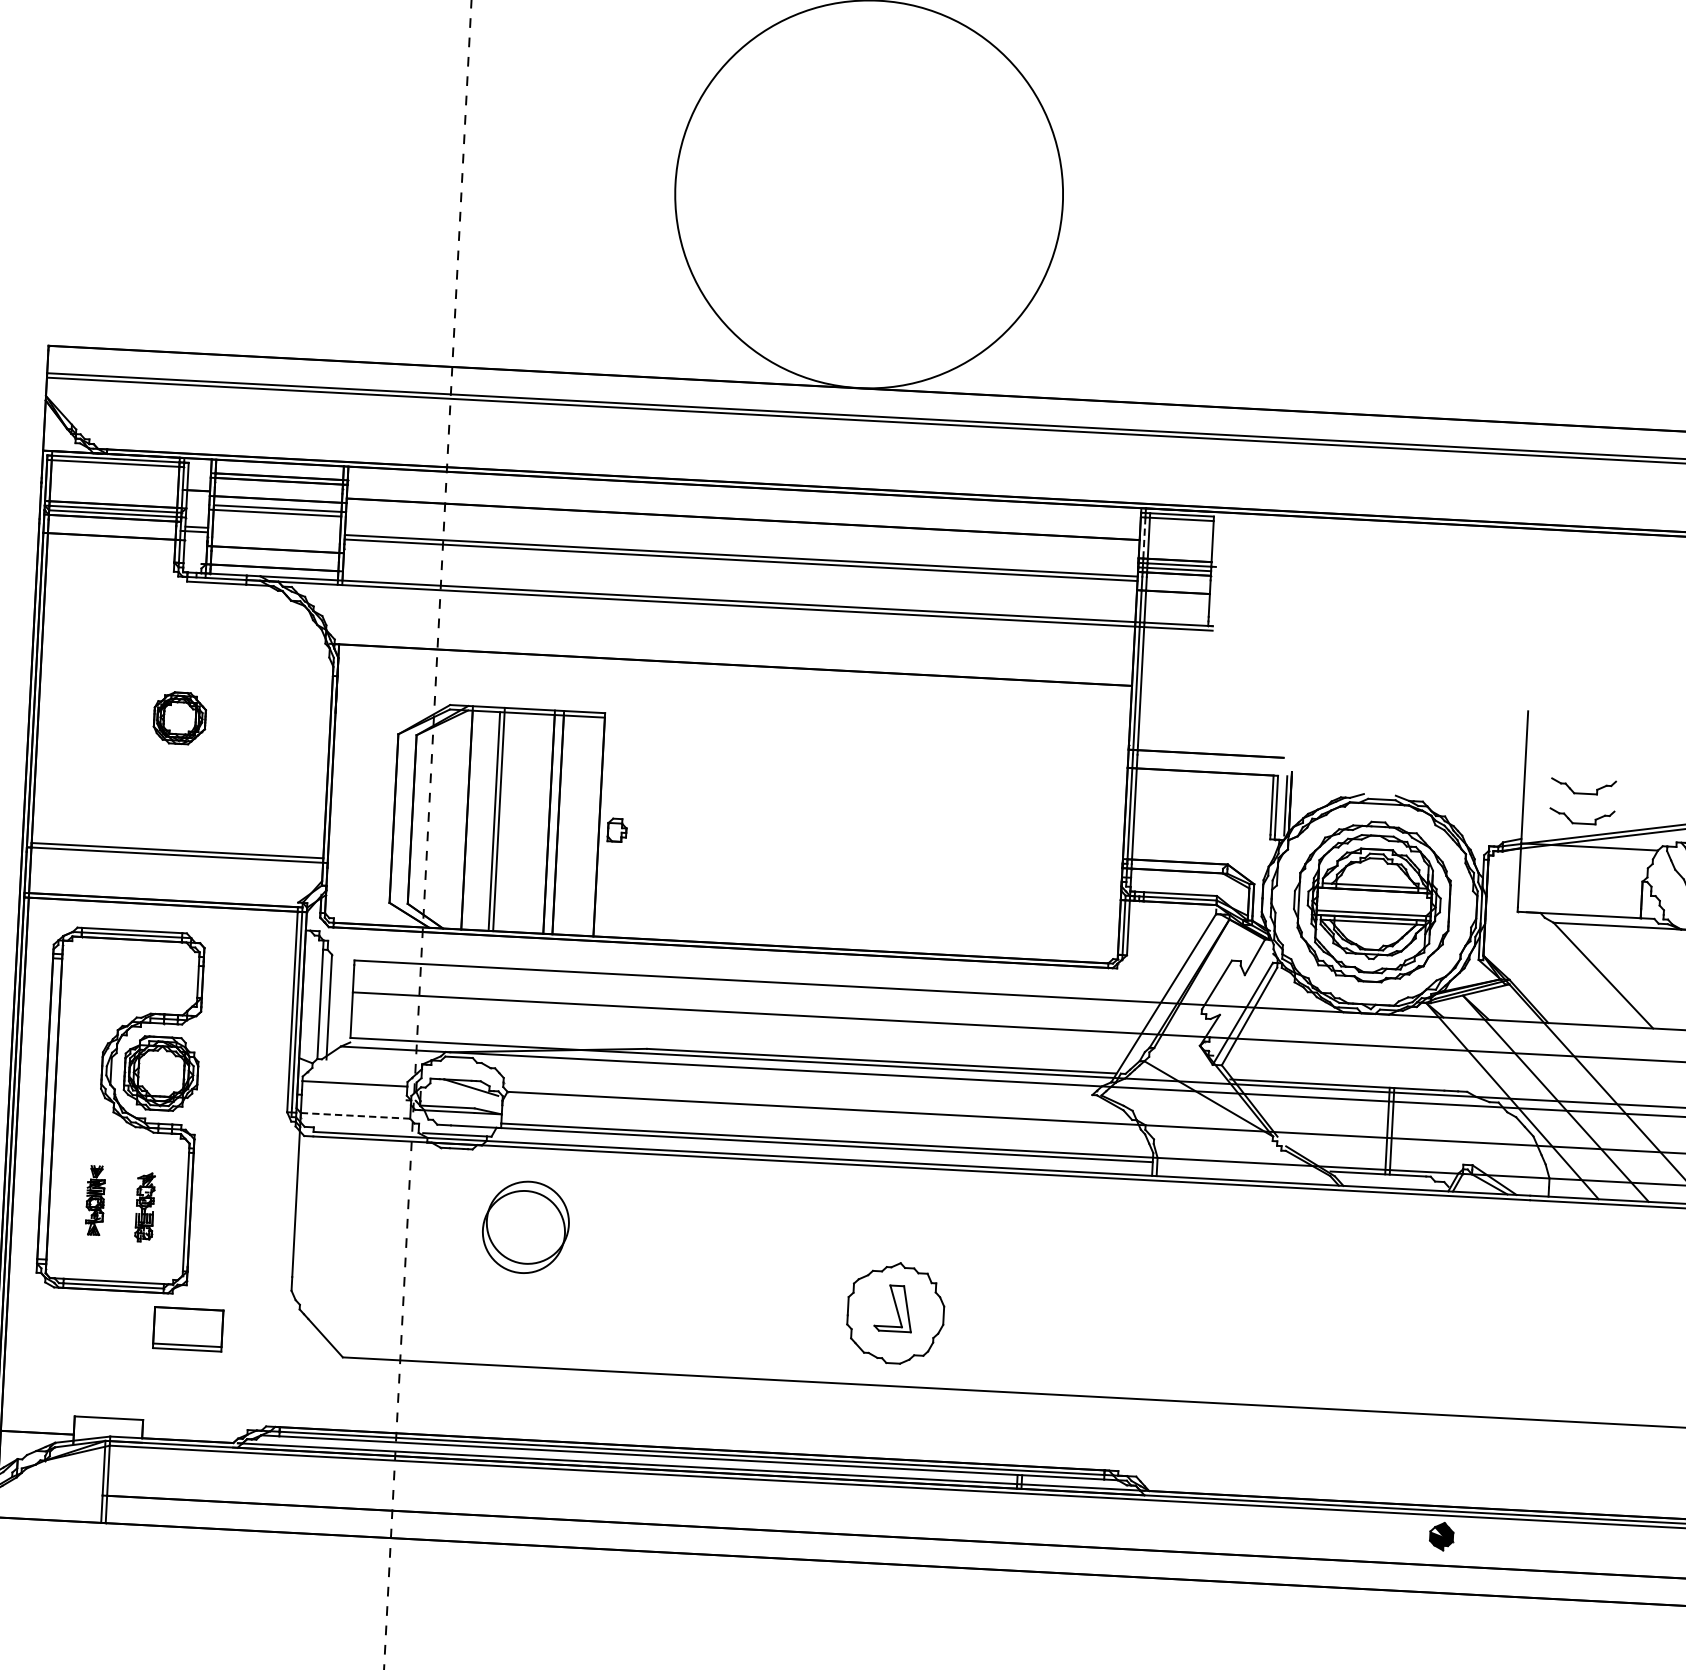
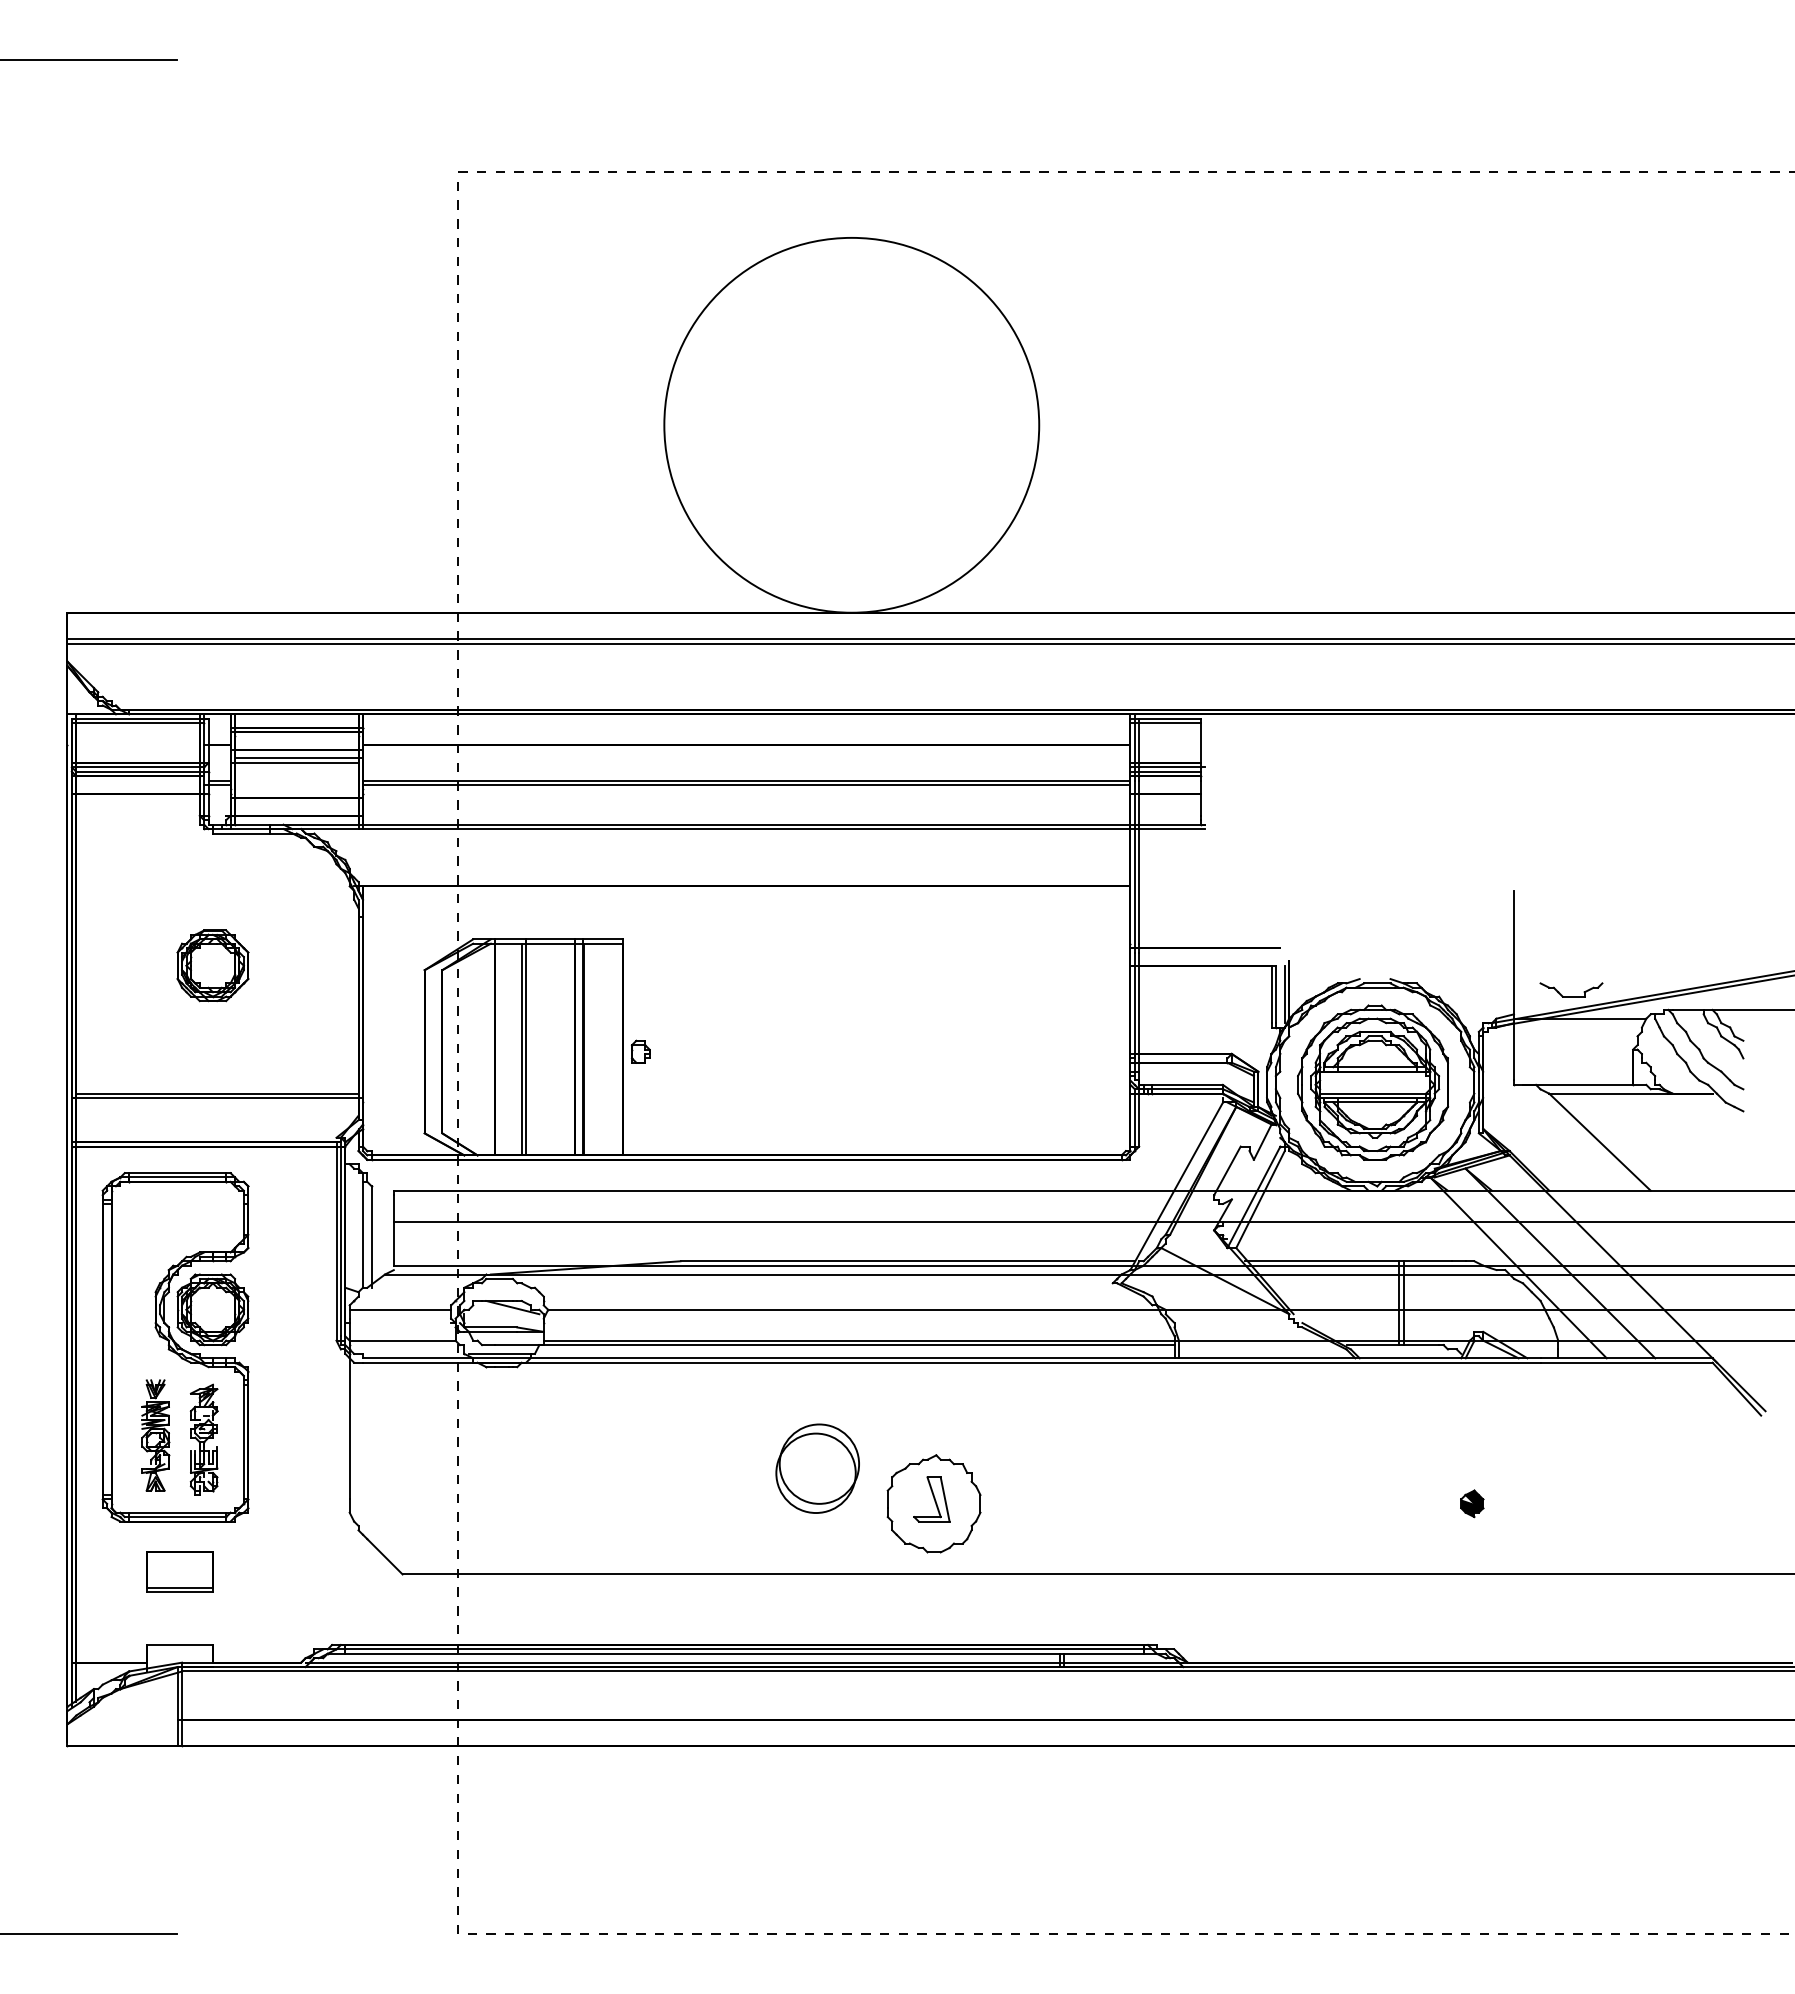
line: (1144, 538) -> (1134, 743), dashed -> solid
part: (179, 717) -> (212, 965), size x1.43
part: (1583, 793) -> (1571, 967), removed
line: (355, 1115) -> (402, 1340), dashed -> solid
part: (95, 1200) -> (155, 1435), size x1.67
part: (144, 1207) -> (203, 1439), size x1.67
part: (525, 1227) -> (817, 1468), moved
part: (187, 1328) -> (179, 1571), moved
part: (1441, 1536) -> (1472, 1503), moved

